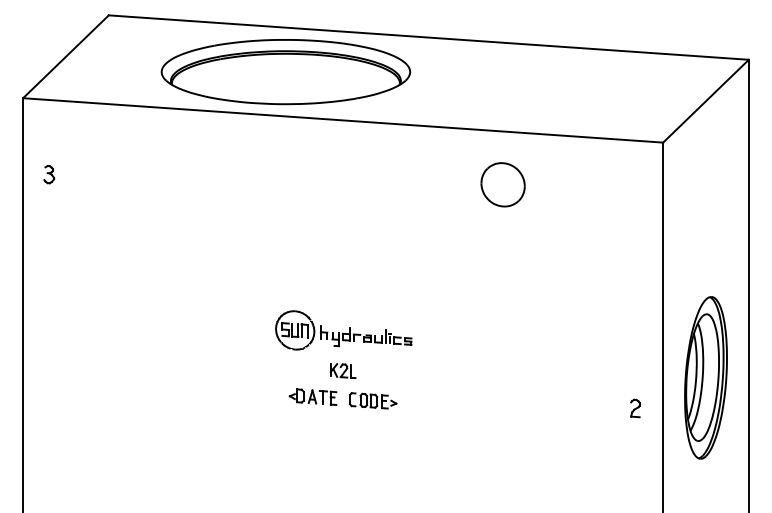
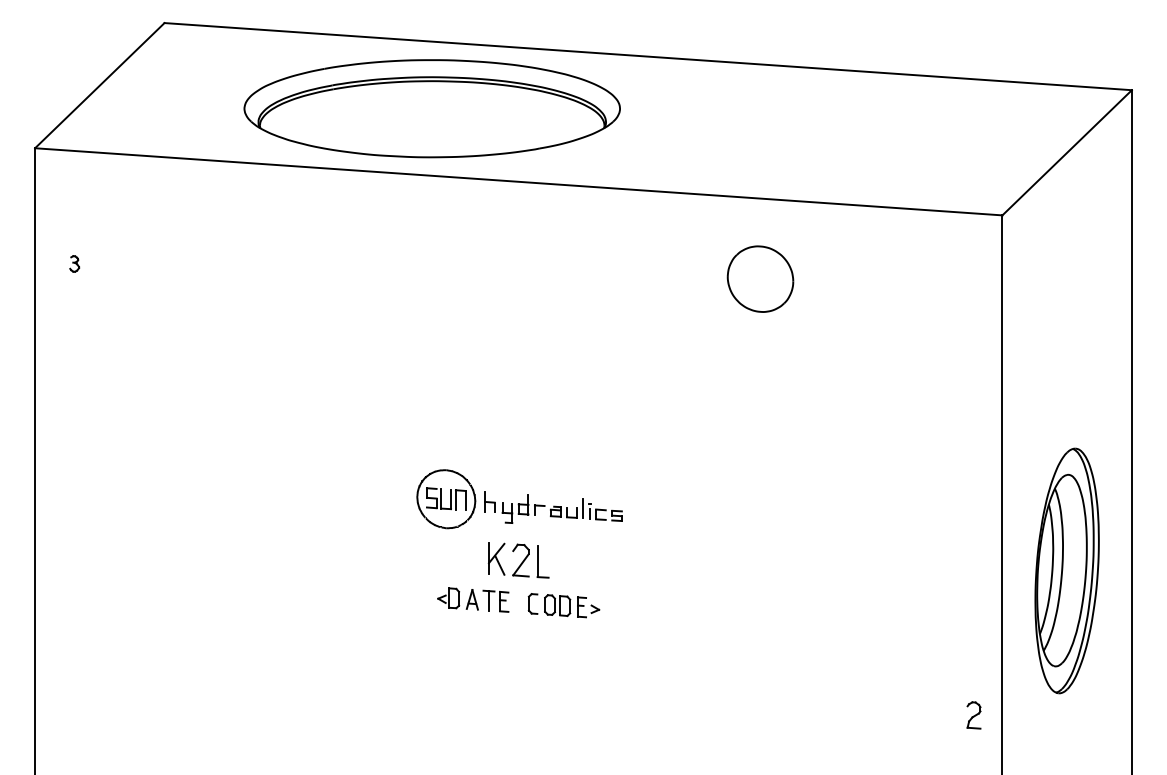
part: (49, 174) -> (74, 263), size x0.6
part: (342, 370) -> (517, 559), size x1.6
part: (635, 408) -> (974, 715), moved

